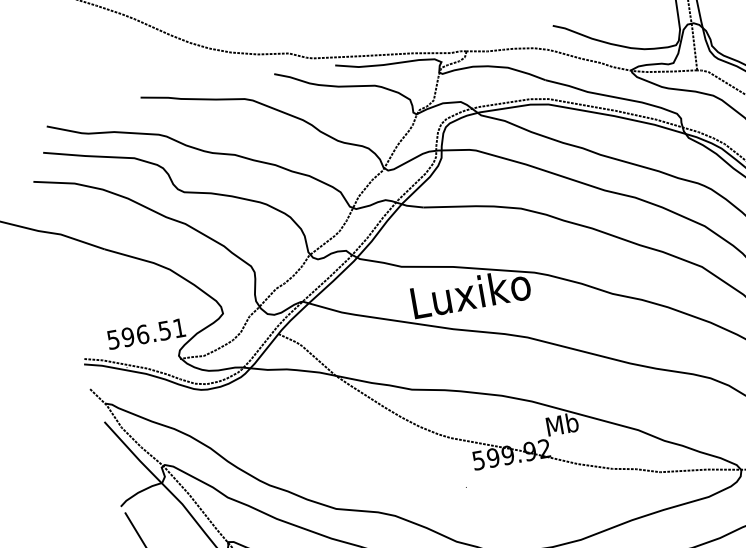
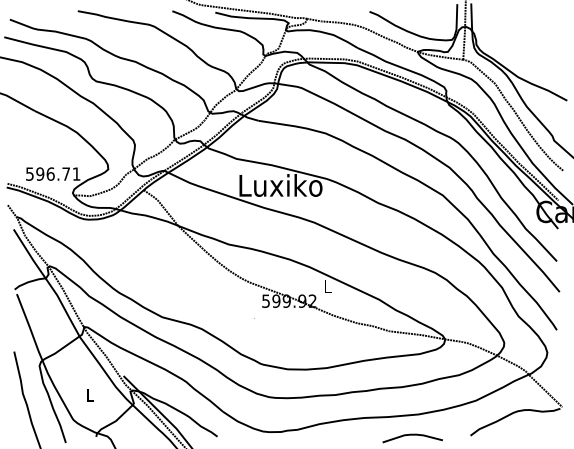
text: (163, 330) -> (65, 173), 596.51 -> 596.71
text: (561, 424) -> (327, 286), Mb -> L

